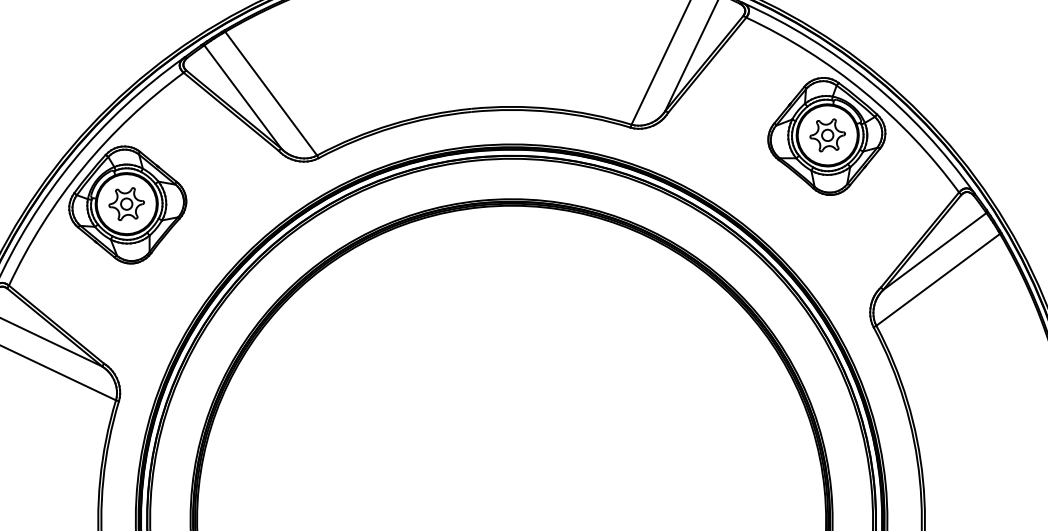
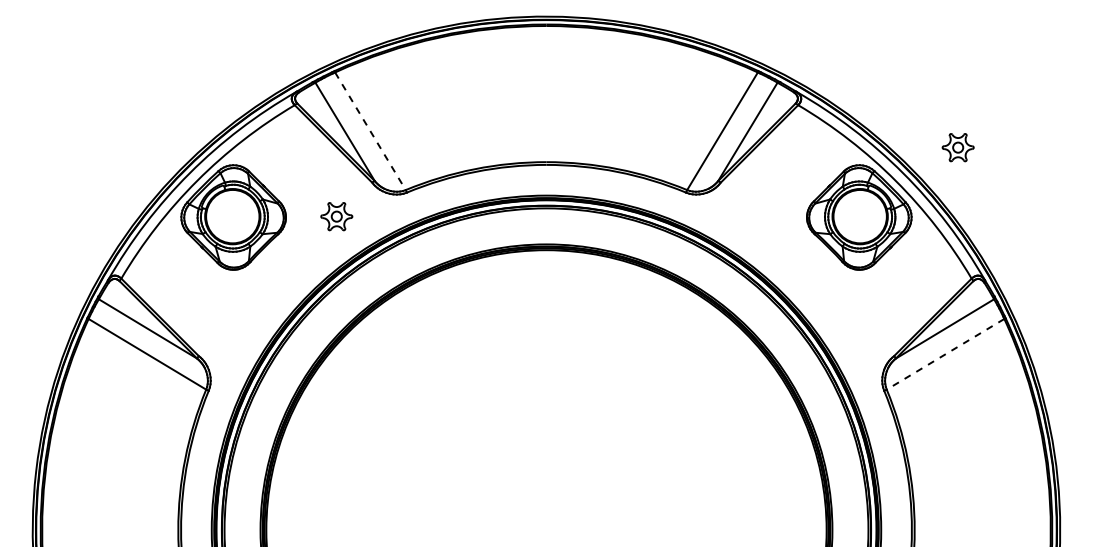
line: (271, 93) -> (370, 131), solid -> dashed
part: (826, 135) -> (957, 147), moved
part: (126, 203) -> (336, 216), moved
line: (938, 280) -> (945, 354), solid -> dashed

